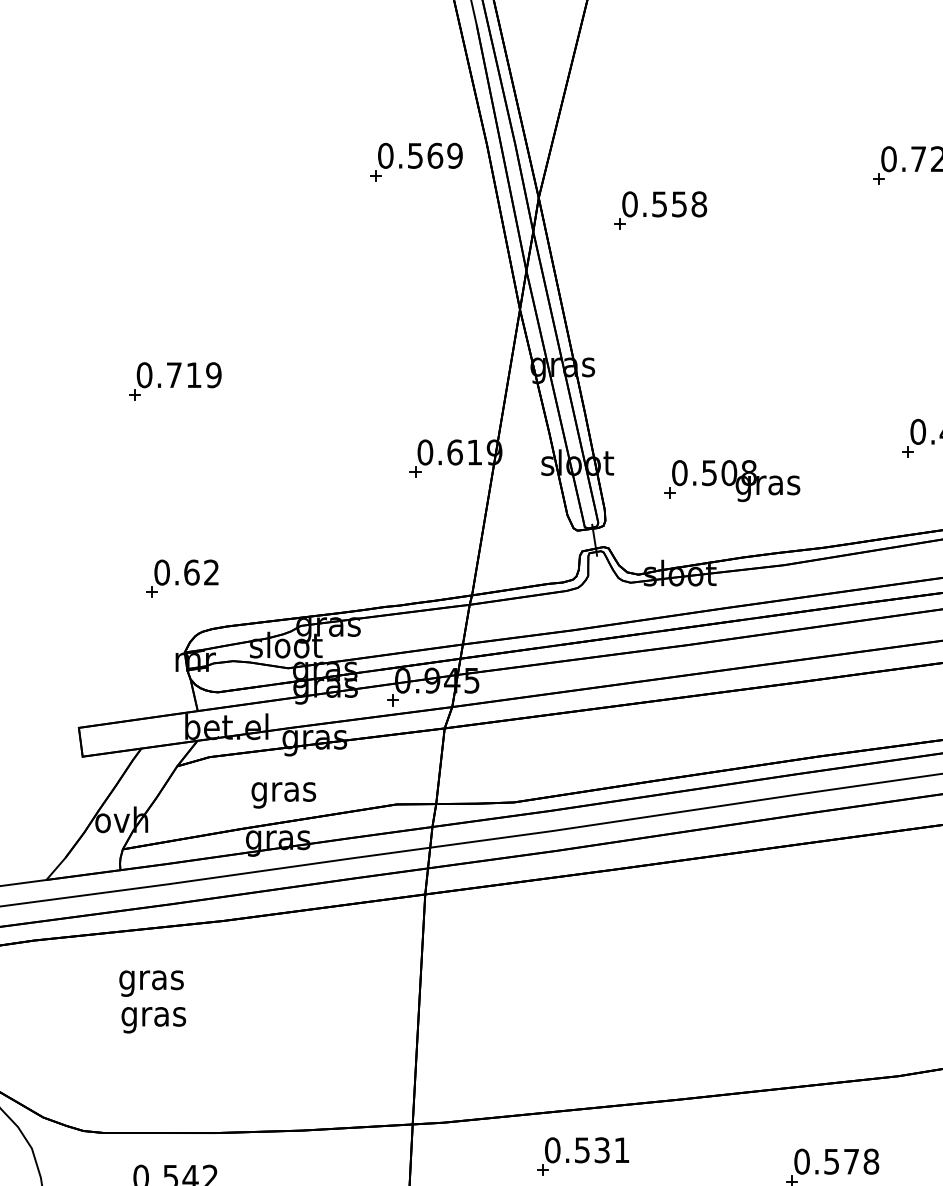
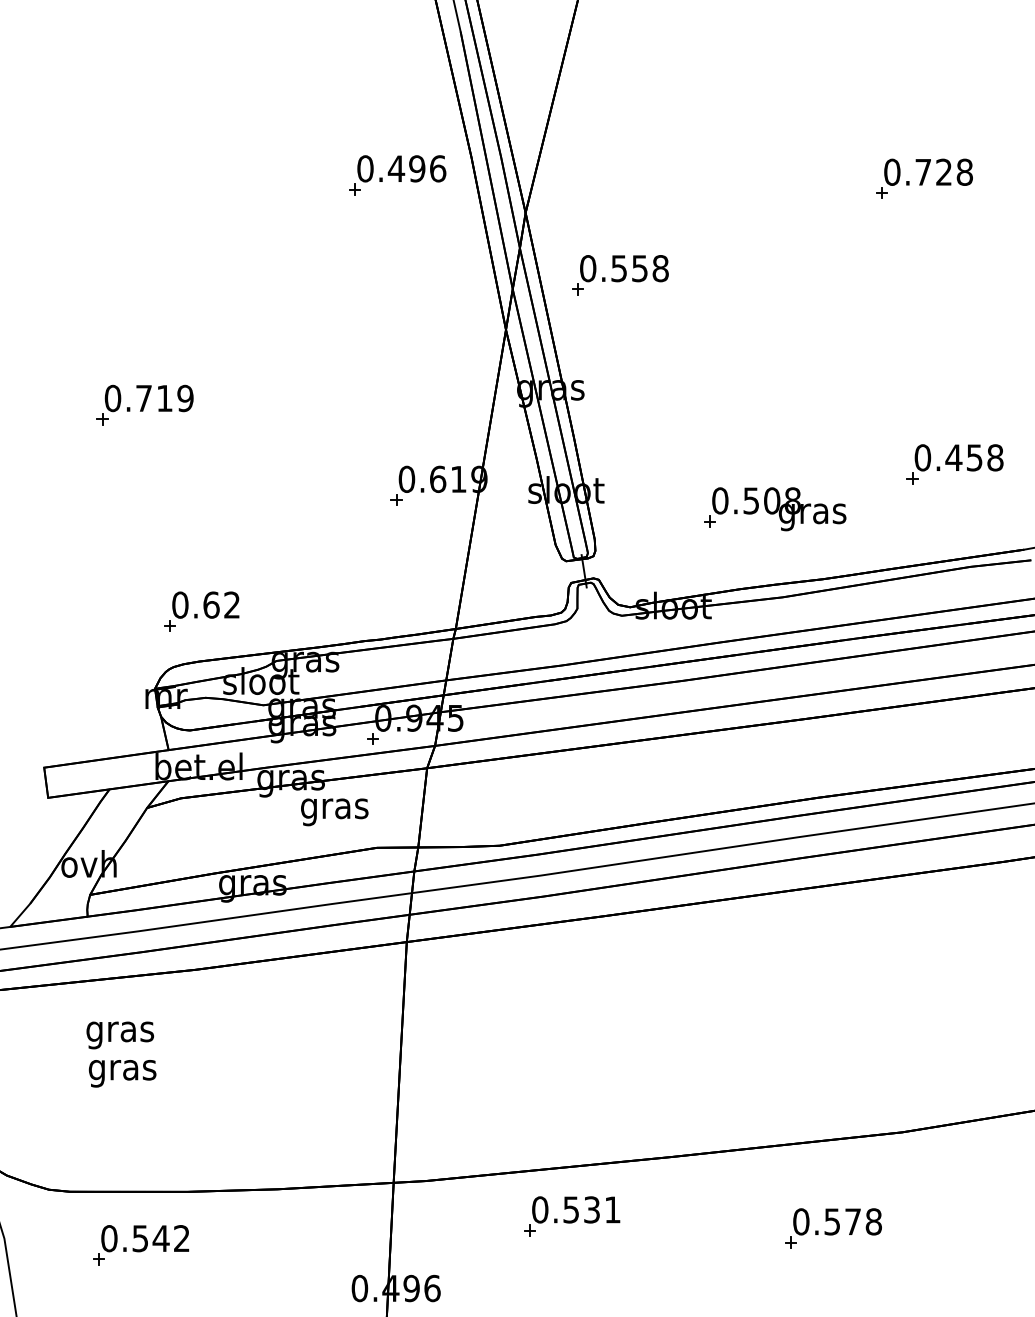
text: (434, 155) -> (416, 168), 0.569 -> 0.496
part: (660, 210) -> (620, 275), moved
part: (732, 481) -> (775, 509), moved
part: (182, 578) -> (201, 611), moved
text: (283, 795) -> (334, 812), moved

